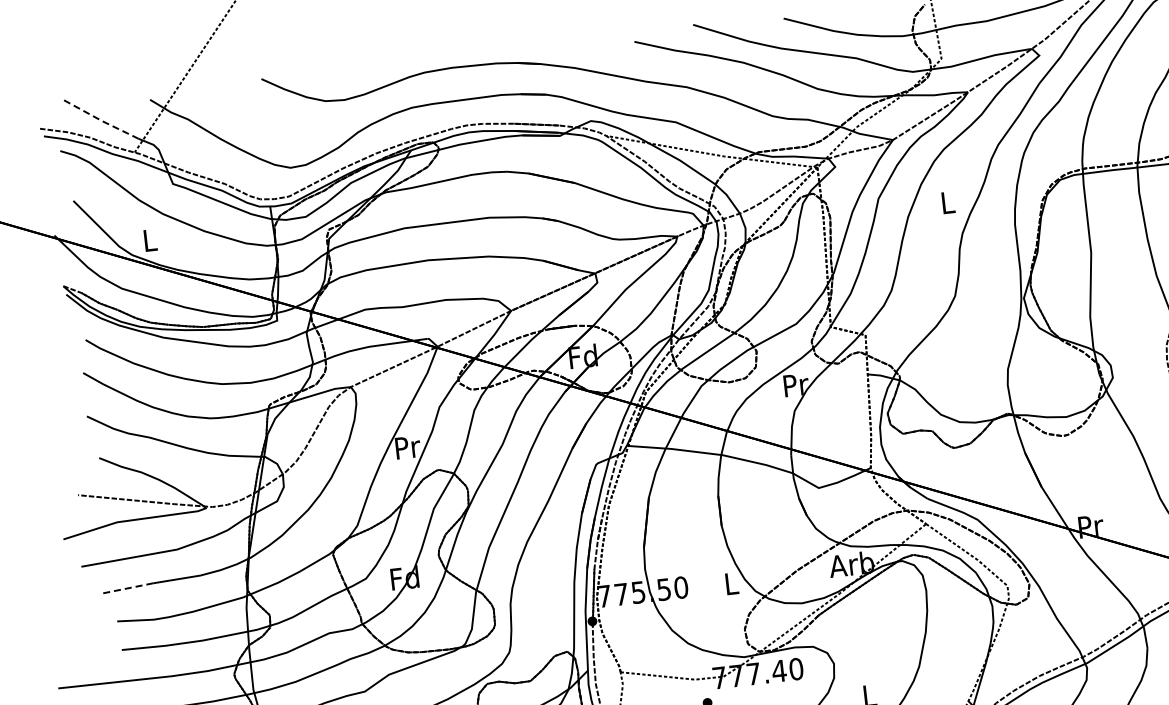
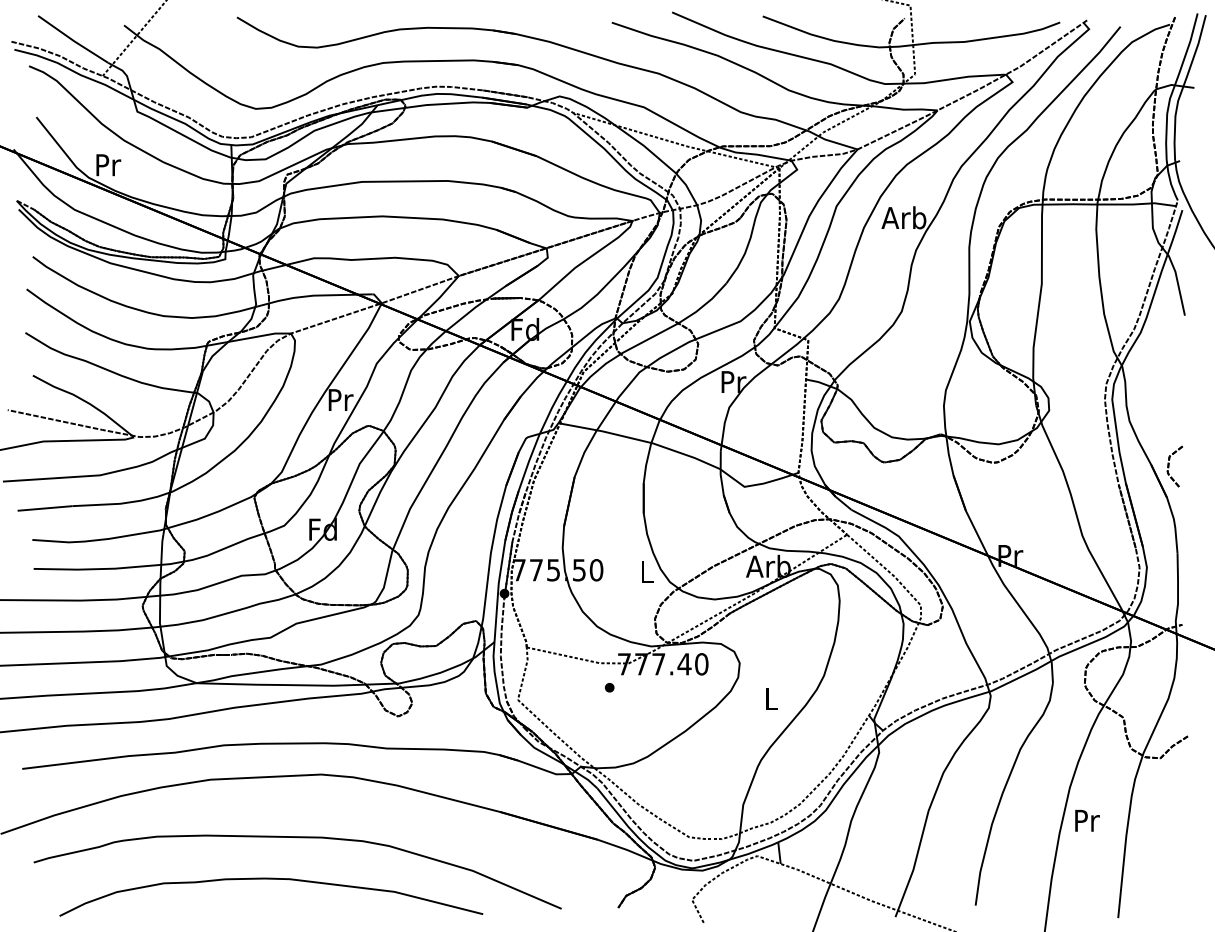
line: (100, 120) -> (72, 40), dashed -> solid
text: (946, 202) -> (903, 217), L -> Arb
text: (150, 240) -> (108, 165), L -> Pr
line: (126, 588) -> (45, 508), dashed -> solid

